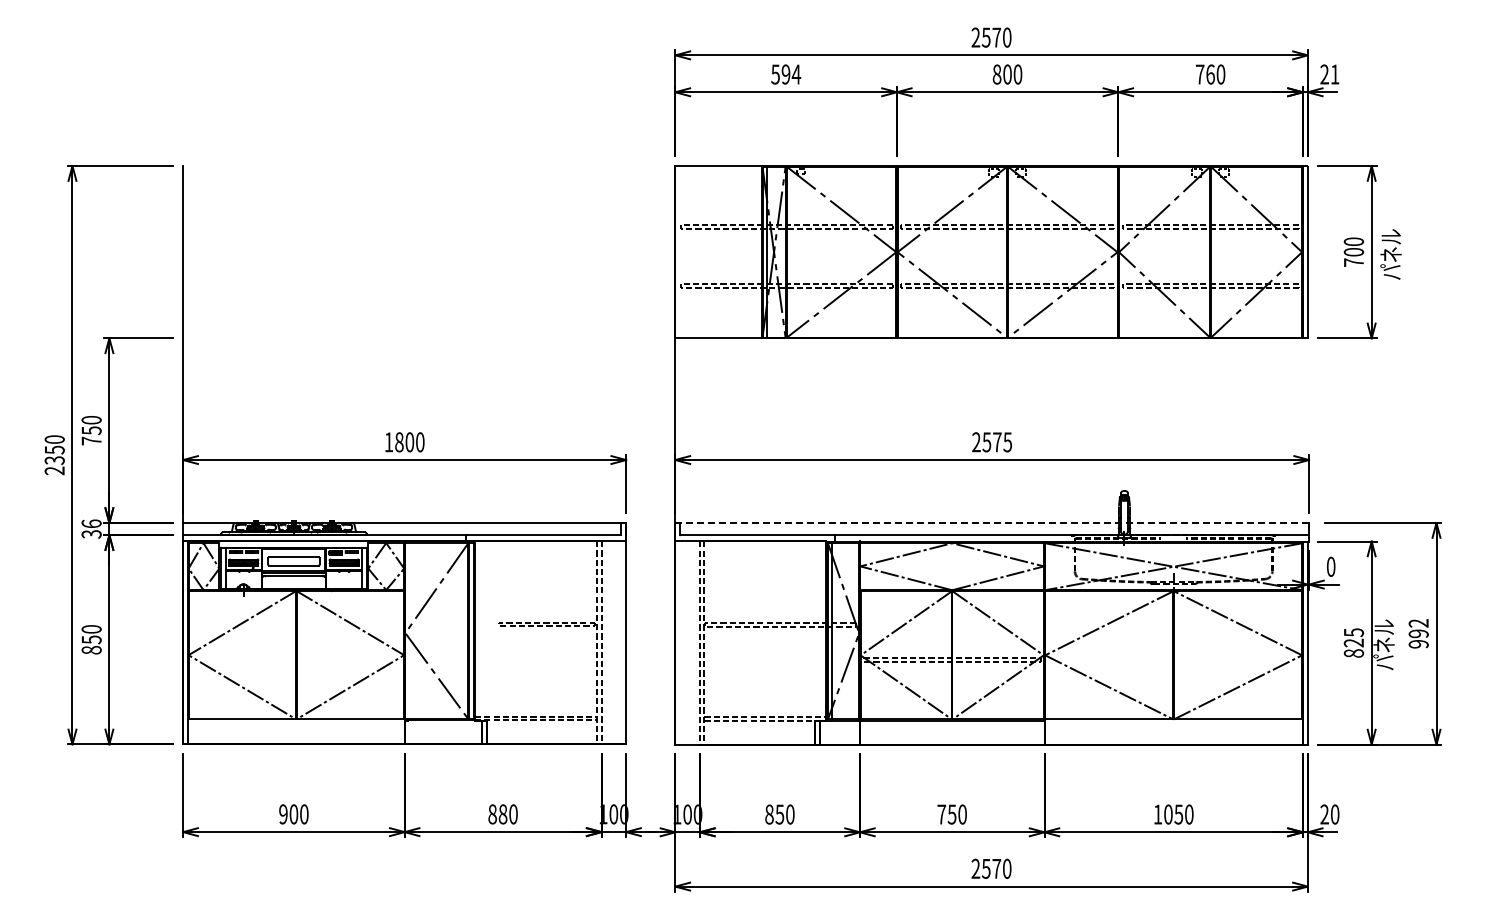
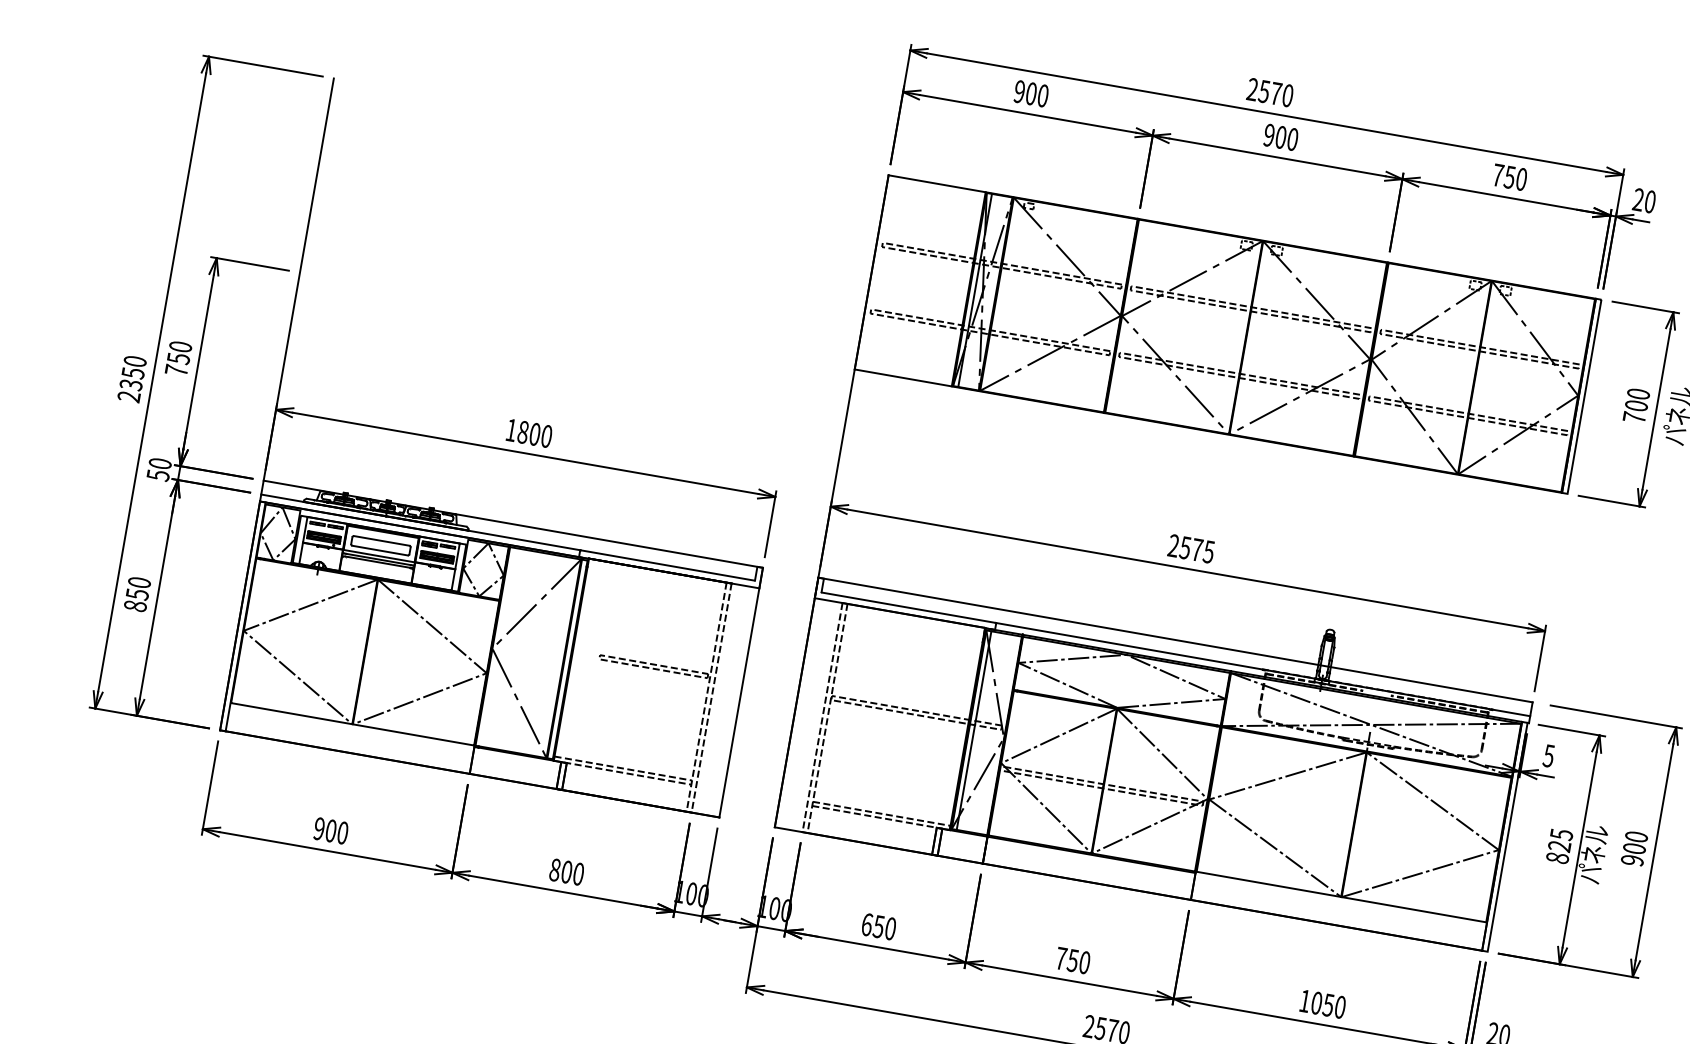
text: (786, 74) -> (1031, 93), 594 -> 900
text: (996, 74) -> (1268, 135), 800 -> 900
text: (1210, 74) -> (1509, 177), 760 -> 750
text: (1335, 74) -> (1650, 201), 21 -> 20
line: (992, 523) -> (1175, 640), dashed -> solid
text: (91, 528) -> (159, 468), 36 -> 50
text: (1330, 566) -> (1548, 755), 0 -> 5
text: (1418, 628) -> (1635, 842), 992 -> 900
text: (502, 814) -> (566, 872), 880 -> 800
text: (769, 814) -> (867, 924), 850 -> 650

